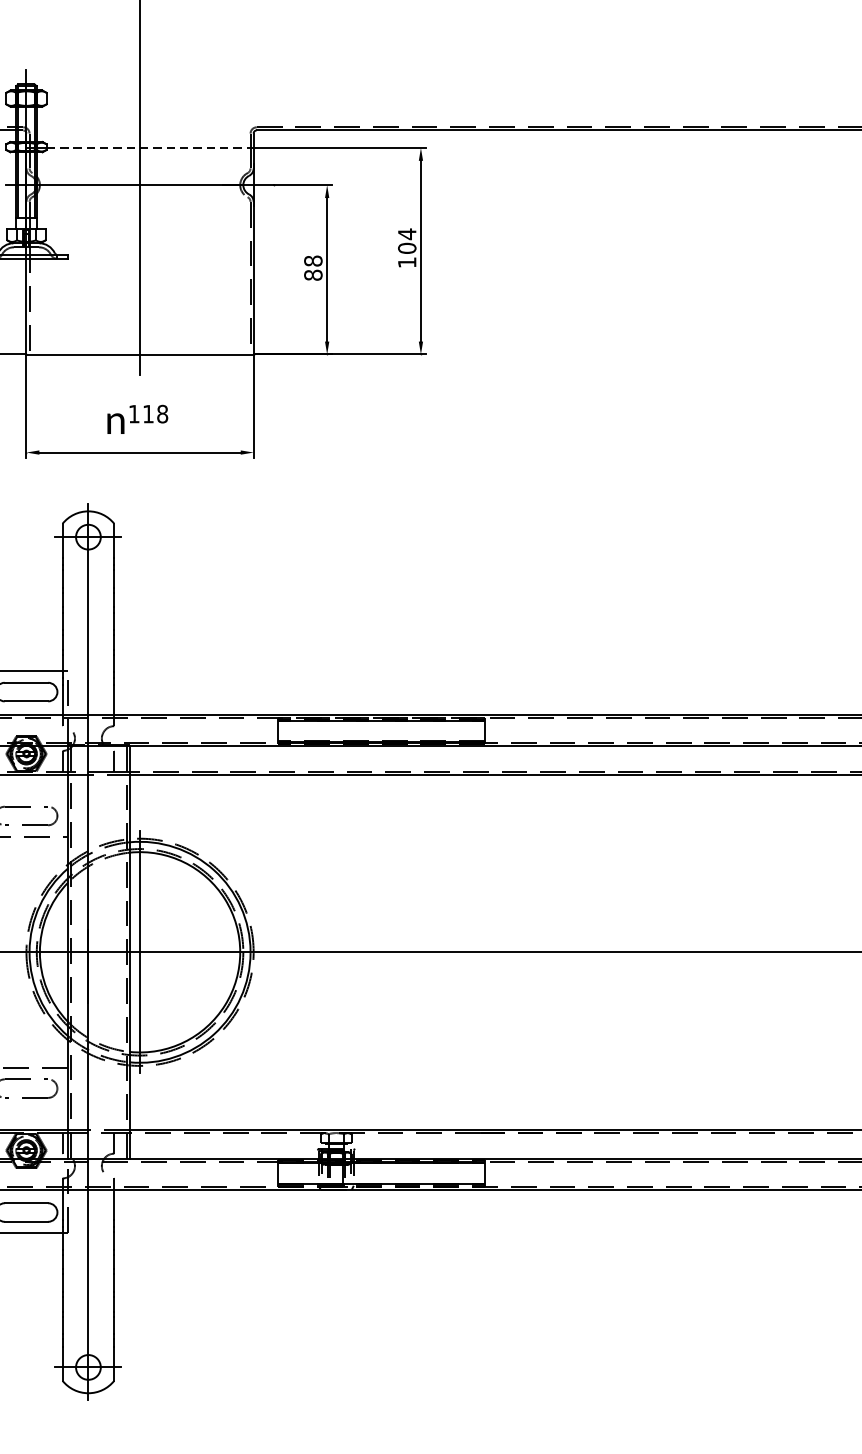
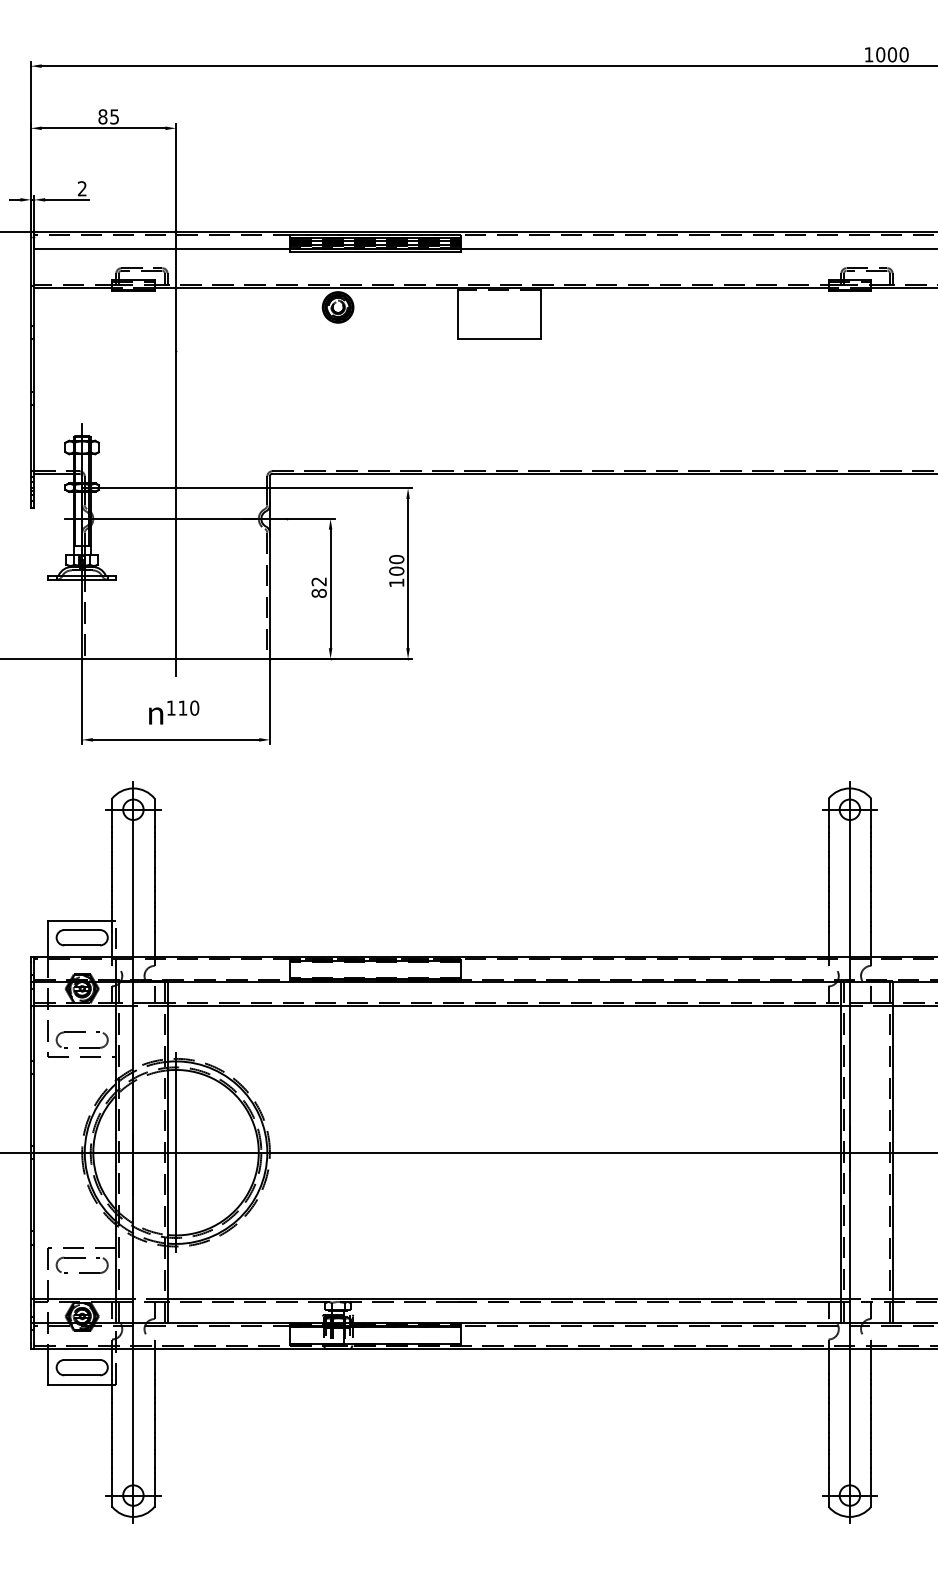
line: (150, 148) -> (184, 488), dashed -> solid
text: (406, 234) -> (396, 559), 104 -> 100
text: (312, 260) -> (318, 581), 88 -> 82
text: (162, 413) -> (194, 707), 118 -> 110

